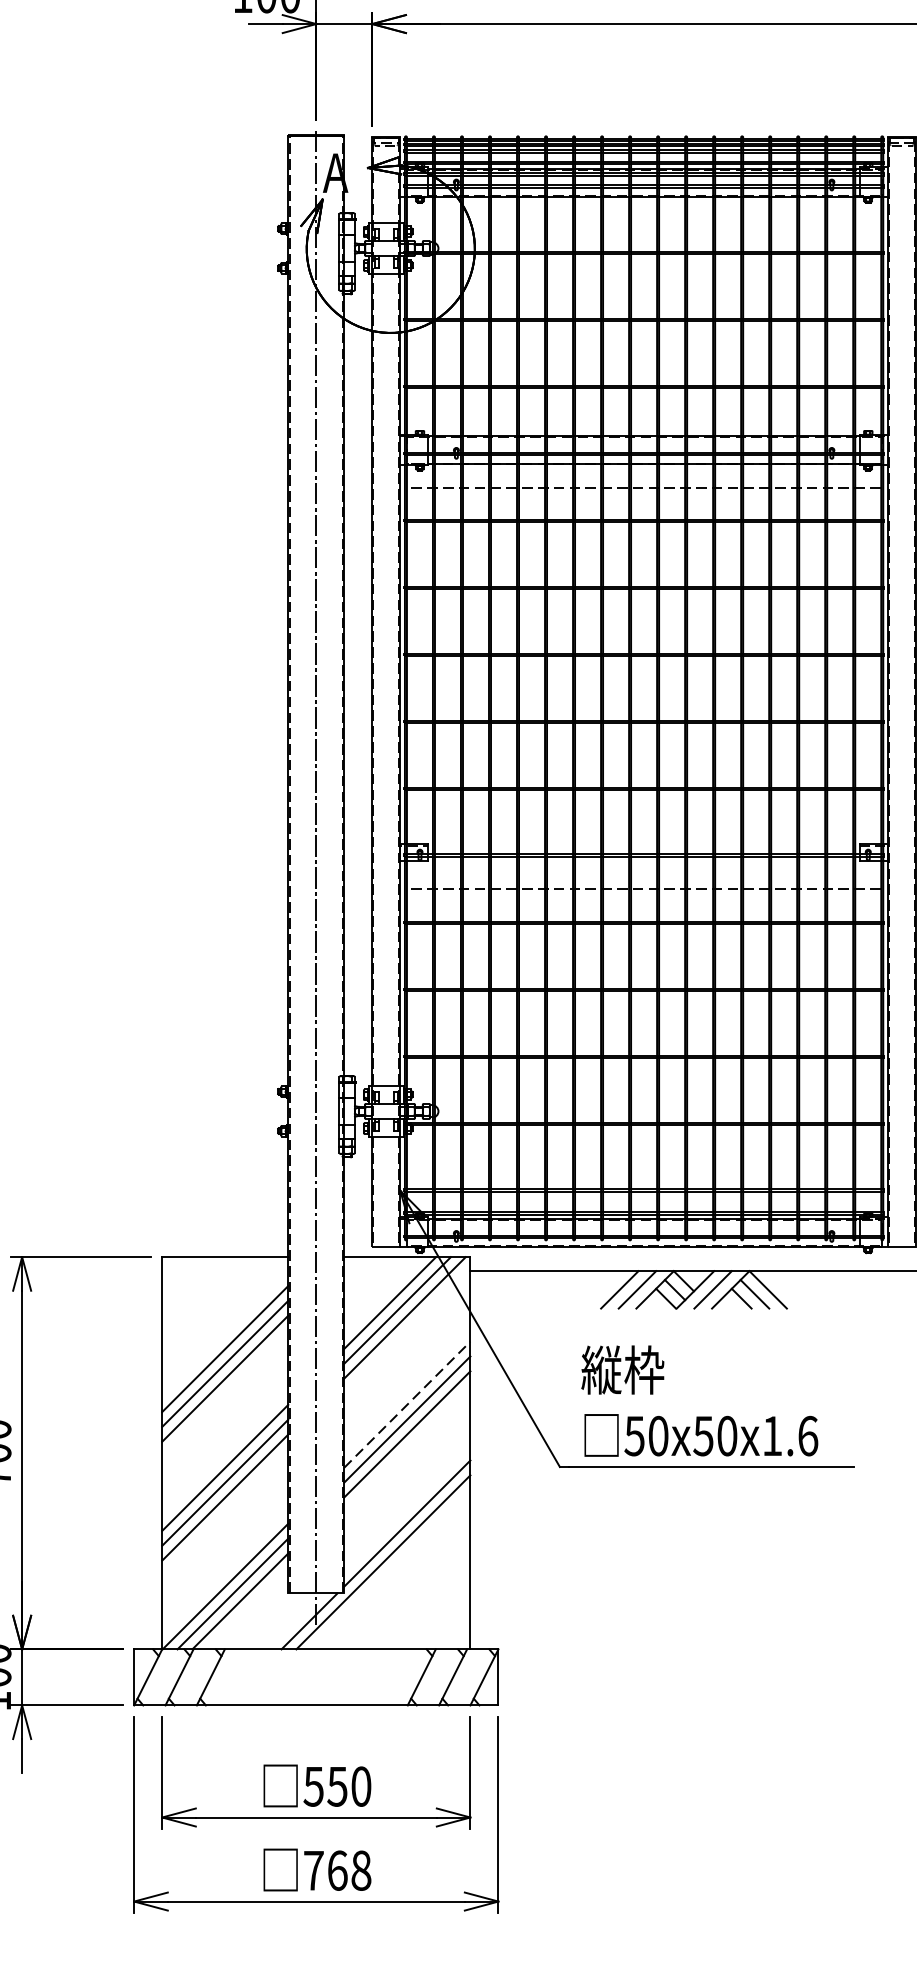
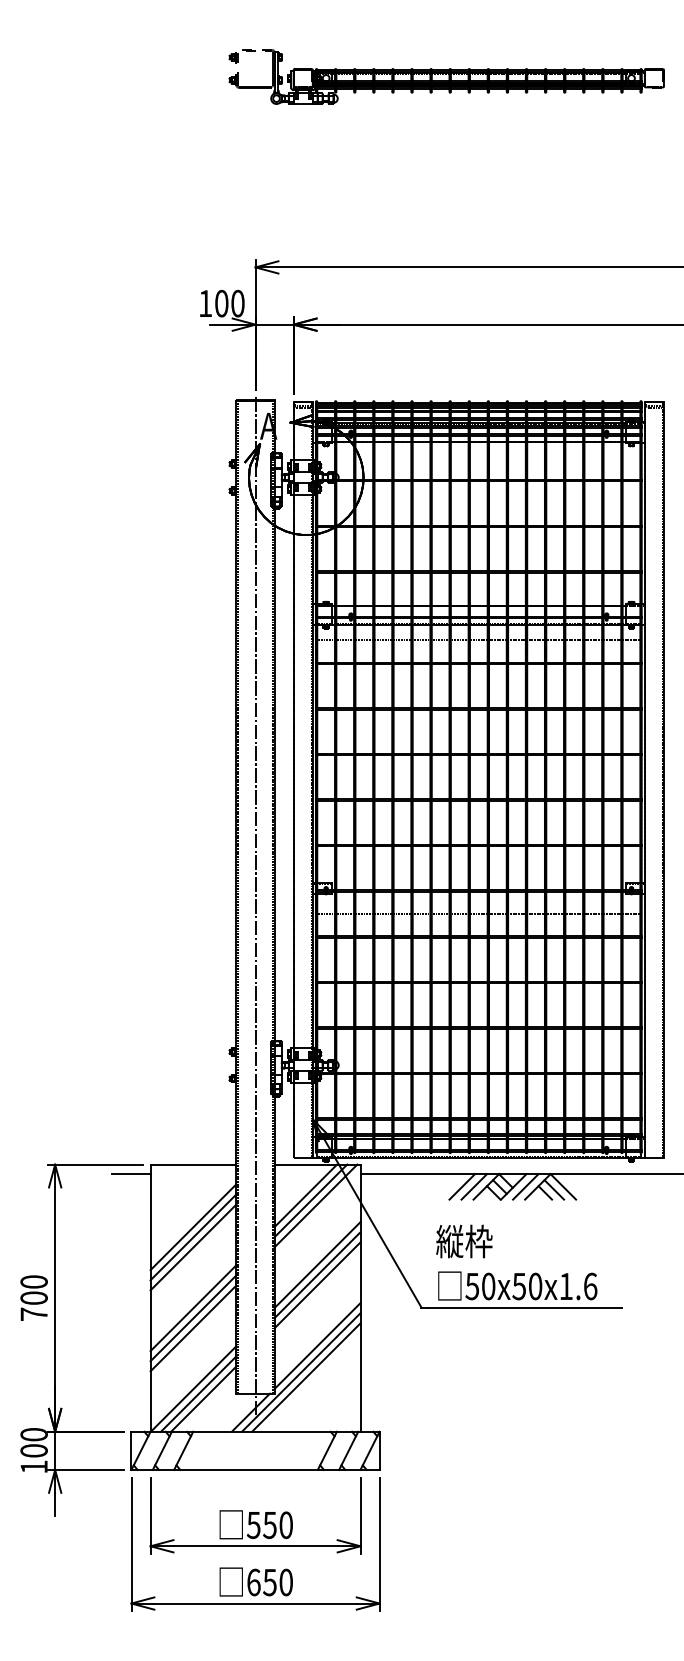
line: (134, 1271) -> (131, 1174), added
line: (407, 1405) -> (317, 1265), dashed -> solid
line: (391, 1569) -> (306, 1377), added
text: (336, 1870) -> (269, 1582), 768 -> 650

